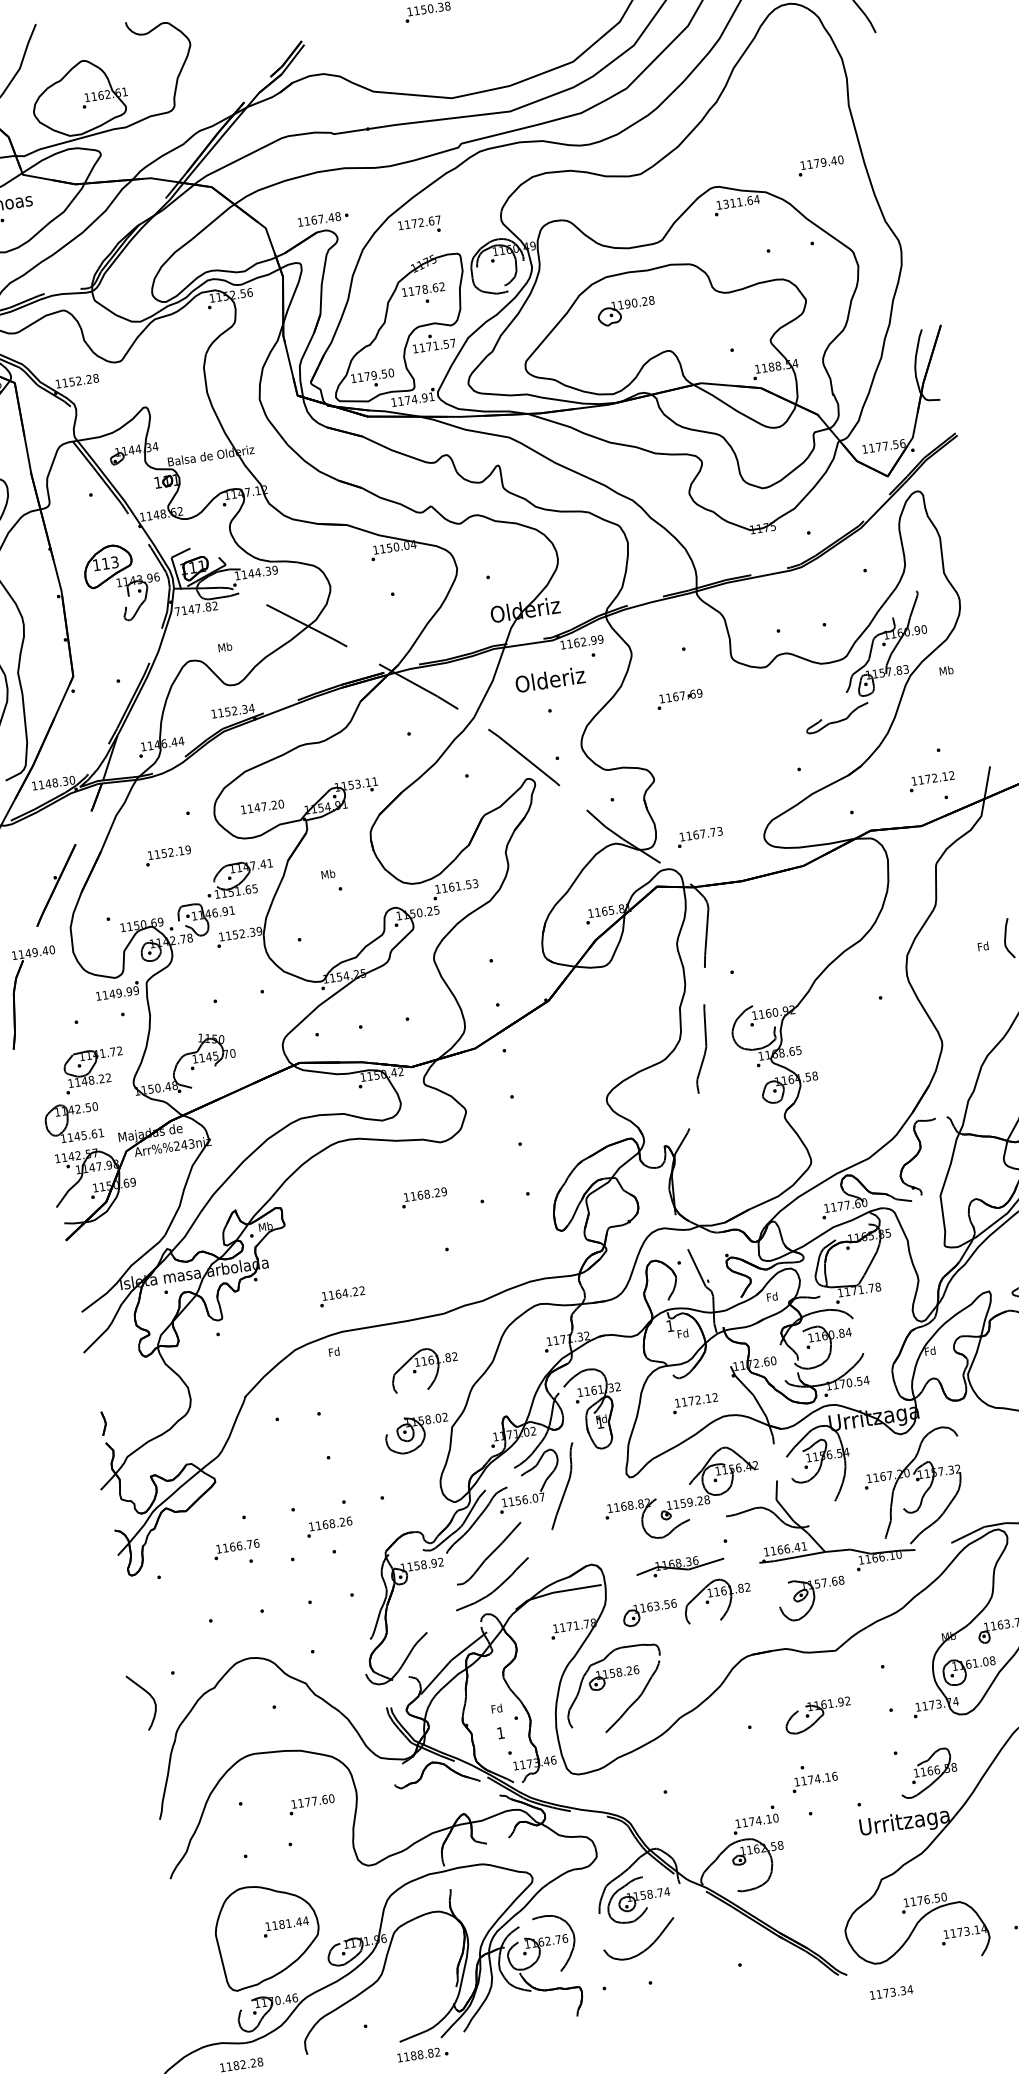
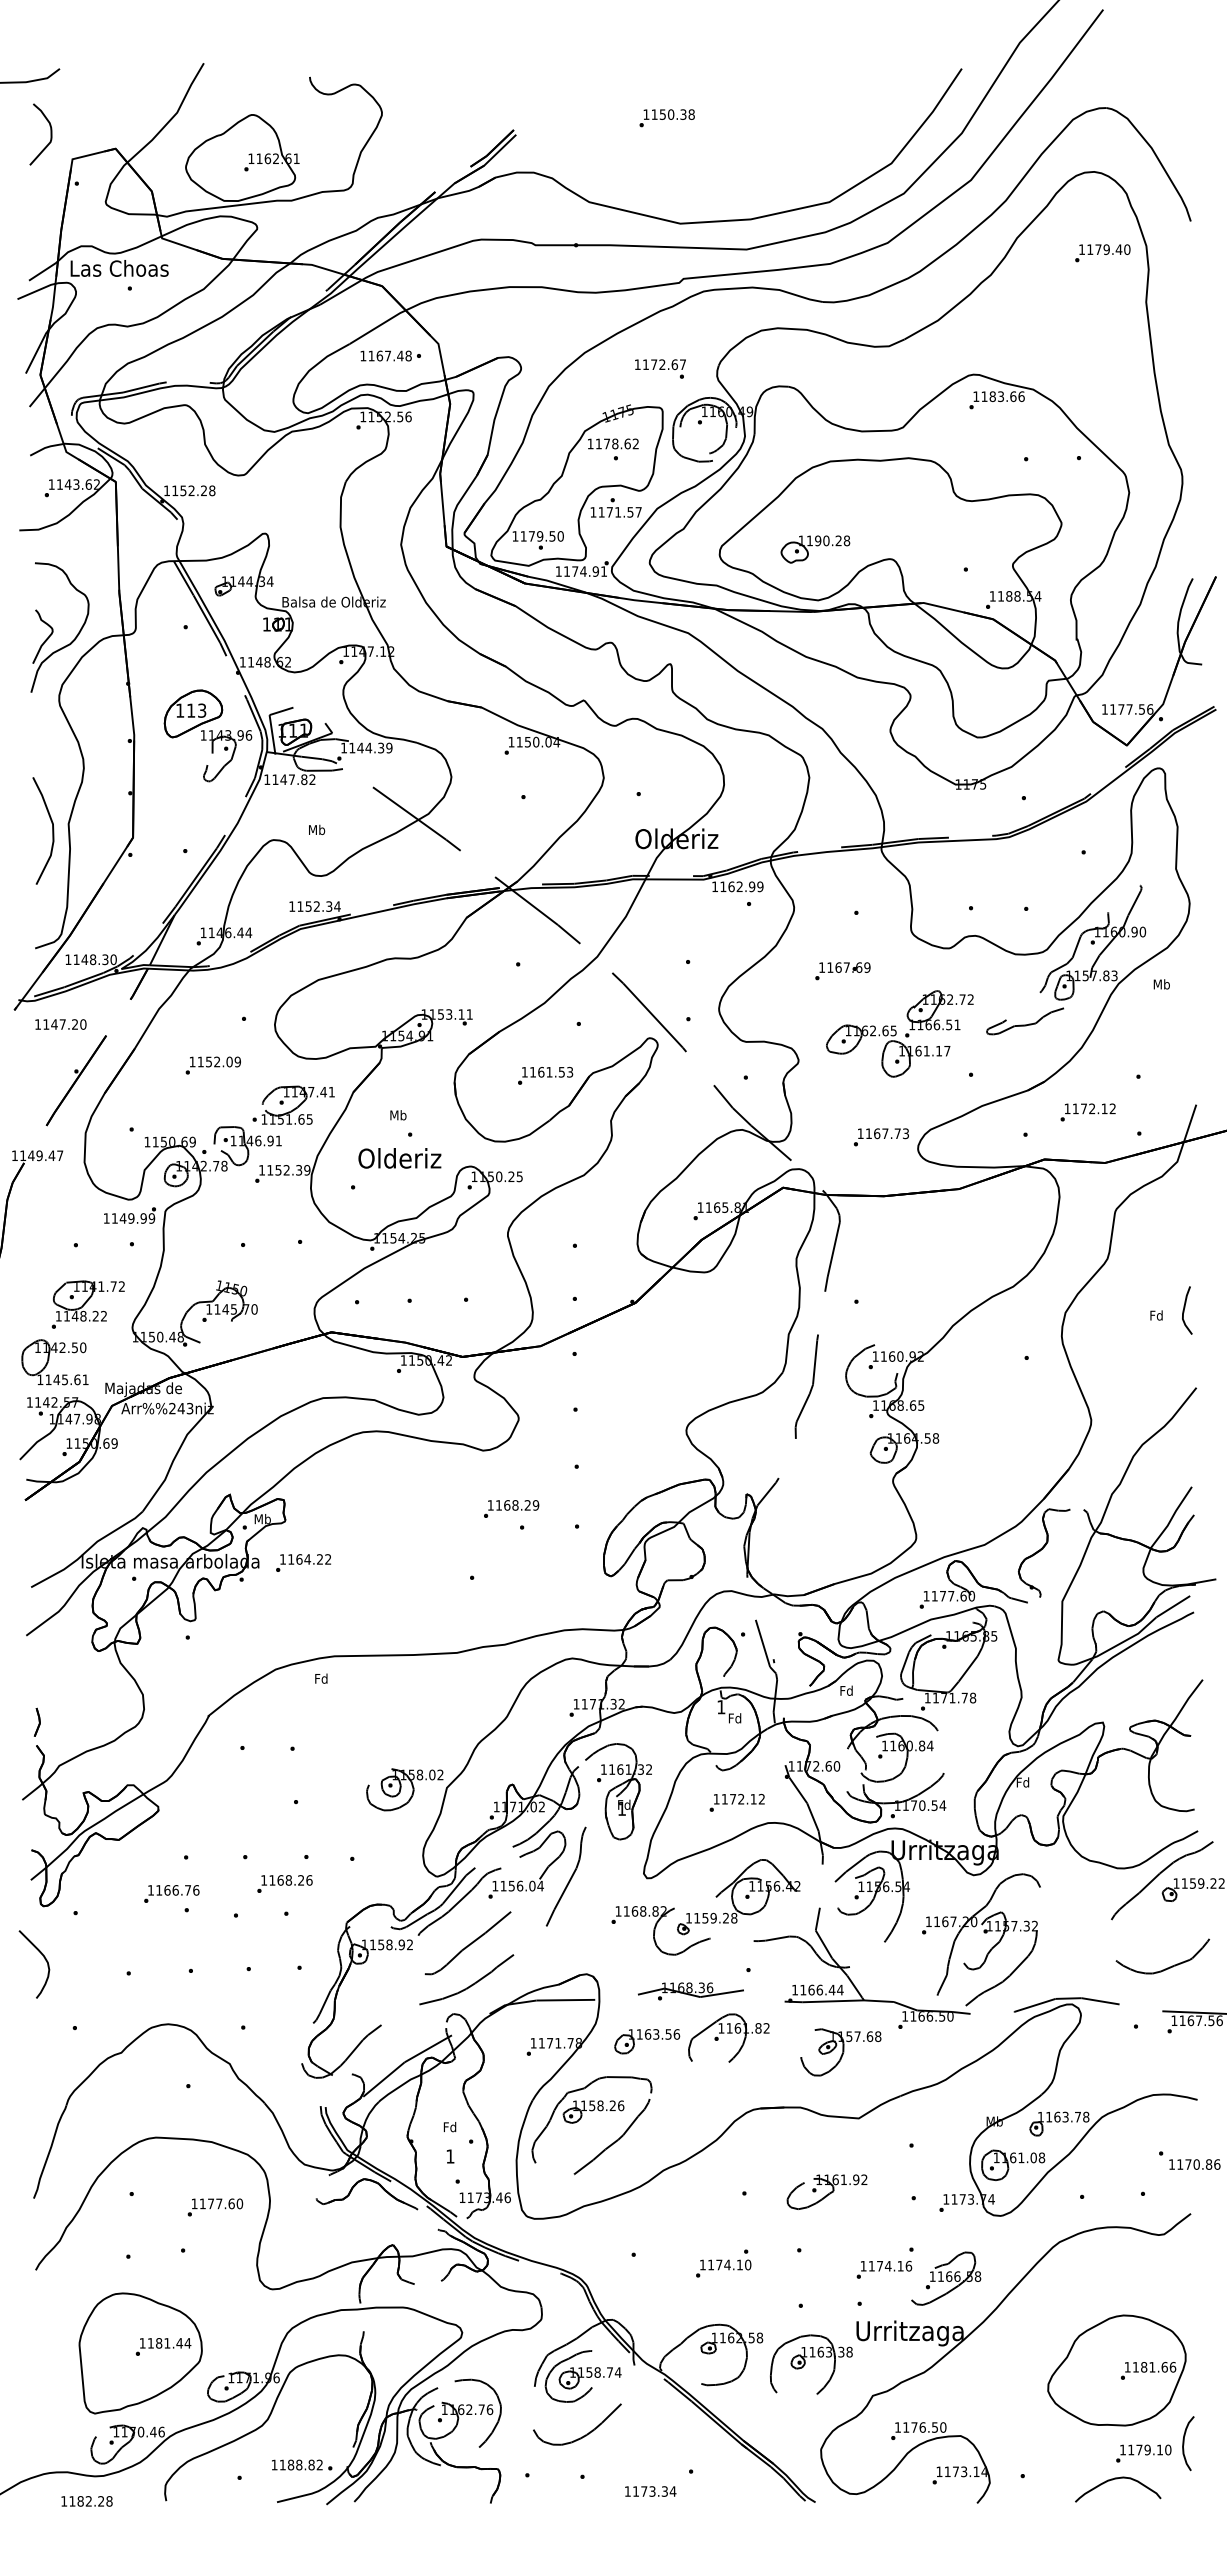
text: (820, 166) -> (1102, 253), moved
text: (741, 201) -> (1002, 396), 1311.64 -> 1183.66
text: (322, 218) -> (390, 355), moved
text: (420, 226) -> (660, 368), moved
part: (626, 311) -> (815, 549), moved
text: (177, 611) -> (267, 779), 7147.82 -> 1147.82
text: (549, 679) -> (399, 1158), moved
part: (734, 744) -> (899, 1033), added
text: (931, 781) -> (1087, 1112), moved
text: (262, 806) -> (60, 1024), moved
text: (700, 837) -> (881, 1137), moved
text: (181, 850) -> (229, 1061), 1152.19 -> 1152.09
text: (455, 889) -> (545, 1075), moved
text: (52, 949) -> (60, 1155), 1149.40 -> 1149.47
text: (424, 1197) -> (511, 1508), moved
text: (342, 1296) -> (303, 1562), moved
part: (424, 1368) -> (424, 1714), removed
text: (542, 1496) -> (540, 1885), 1156.07 -> 1156.04
text: (804, 1545) -> (840, 1989), 1166.41 -> 1166.44
text: (892, 1555) -> (942, 2016), 1166.10 -> 1166.50
curve: (150, 1697) -> (44, 1959), moved
text: (814, 1782) -> (884, 2269), moved
text: (755, 1819) -> (723, 2263), moved
part: (826, 1861) -> (811, 2364), added
text: (891, 1992) -> (650, 2491), moved
text: (423, 2053) -> (302, 2464), moved

